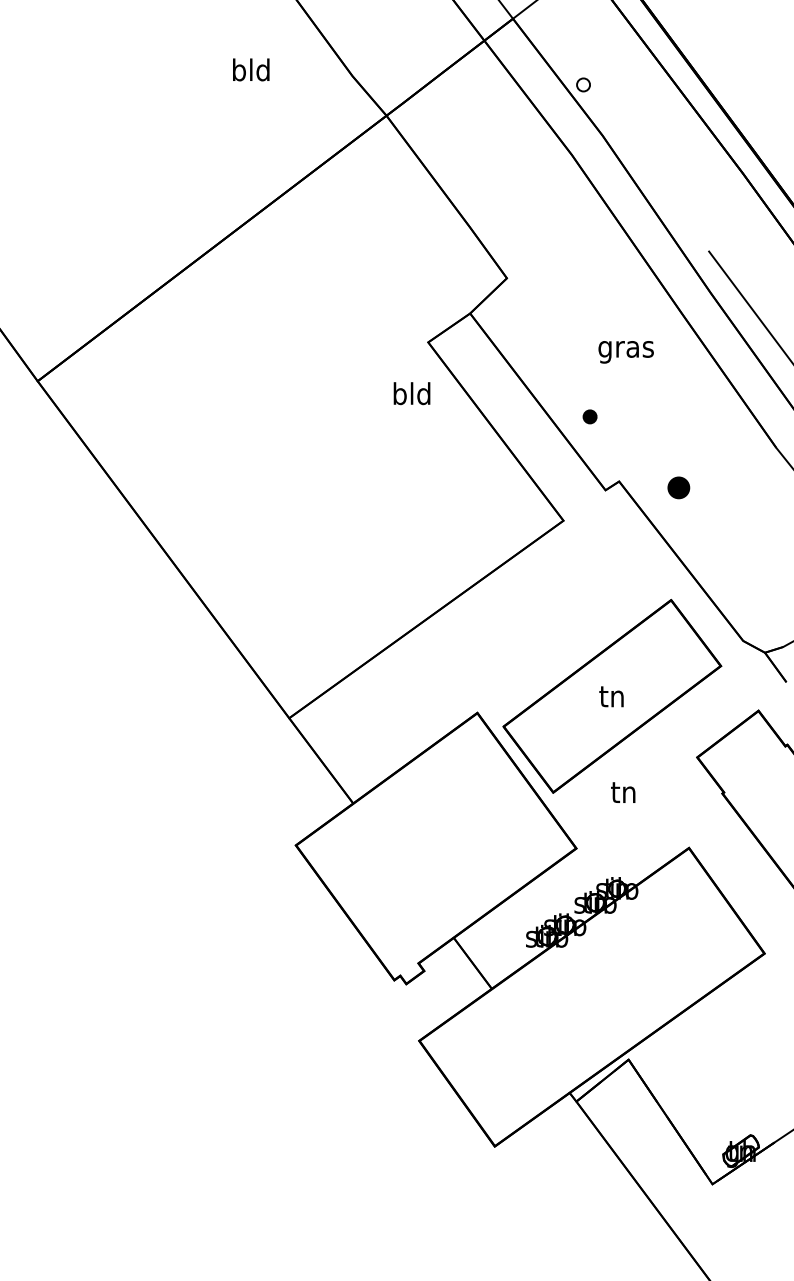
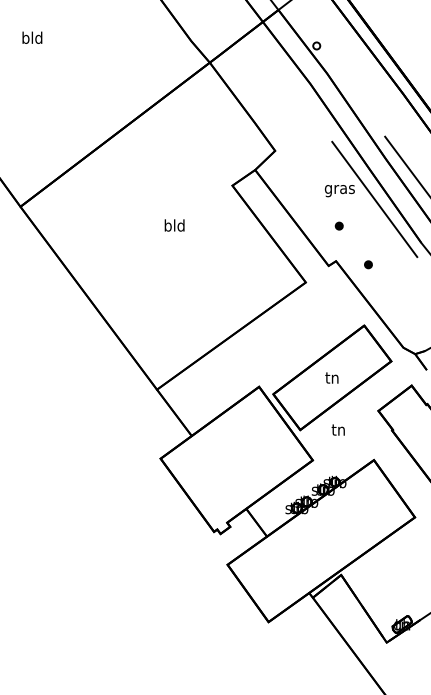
text: (251, 69) -> (32, 37), moved
line: (689, 367) -> (374, 199), added
text: (411, 393) -> (174, 225), moved
part: (588, 415) -> (338, 225), moved
part: (678, 487) -> (368, 264), size x0.62

